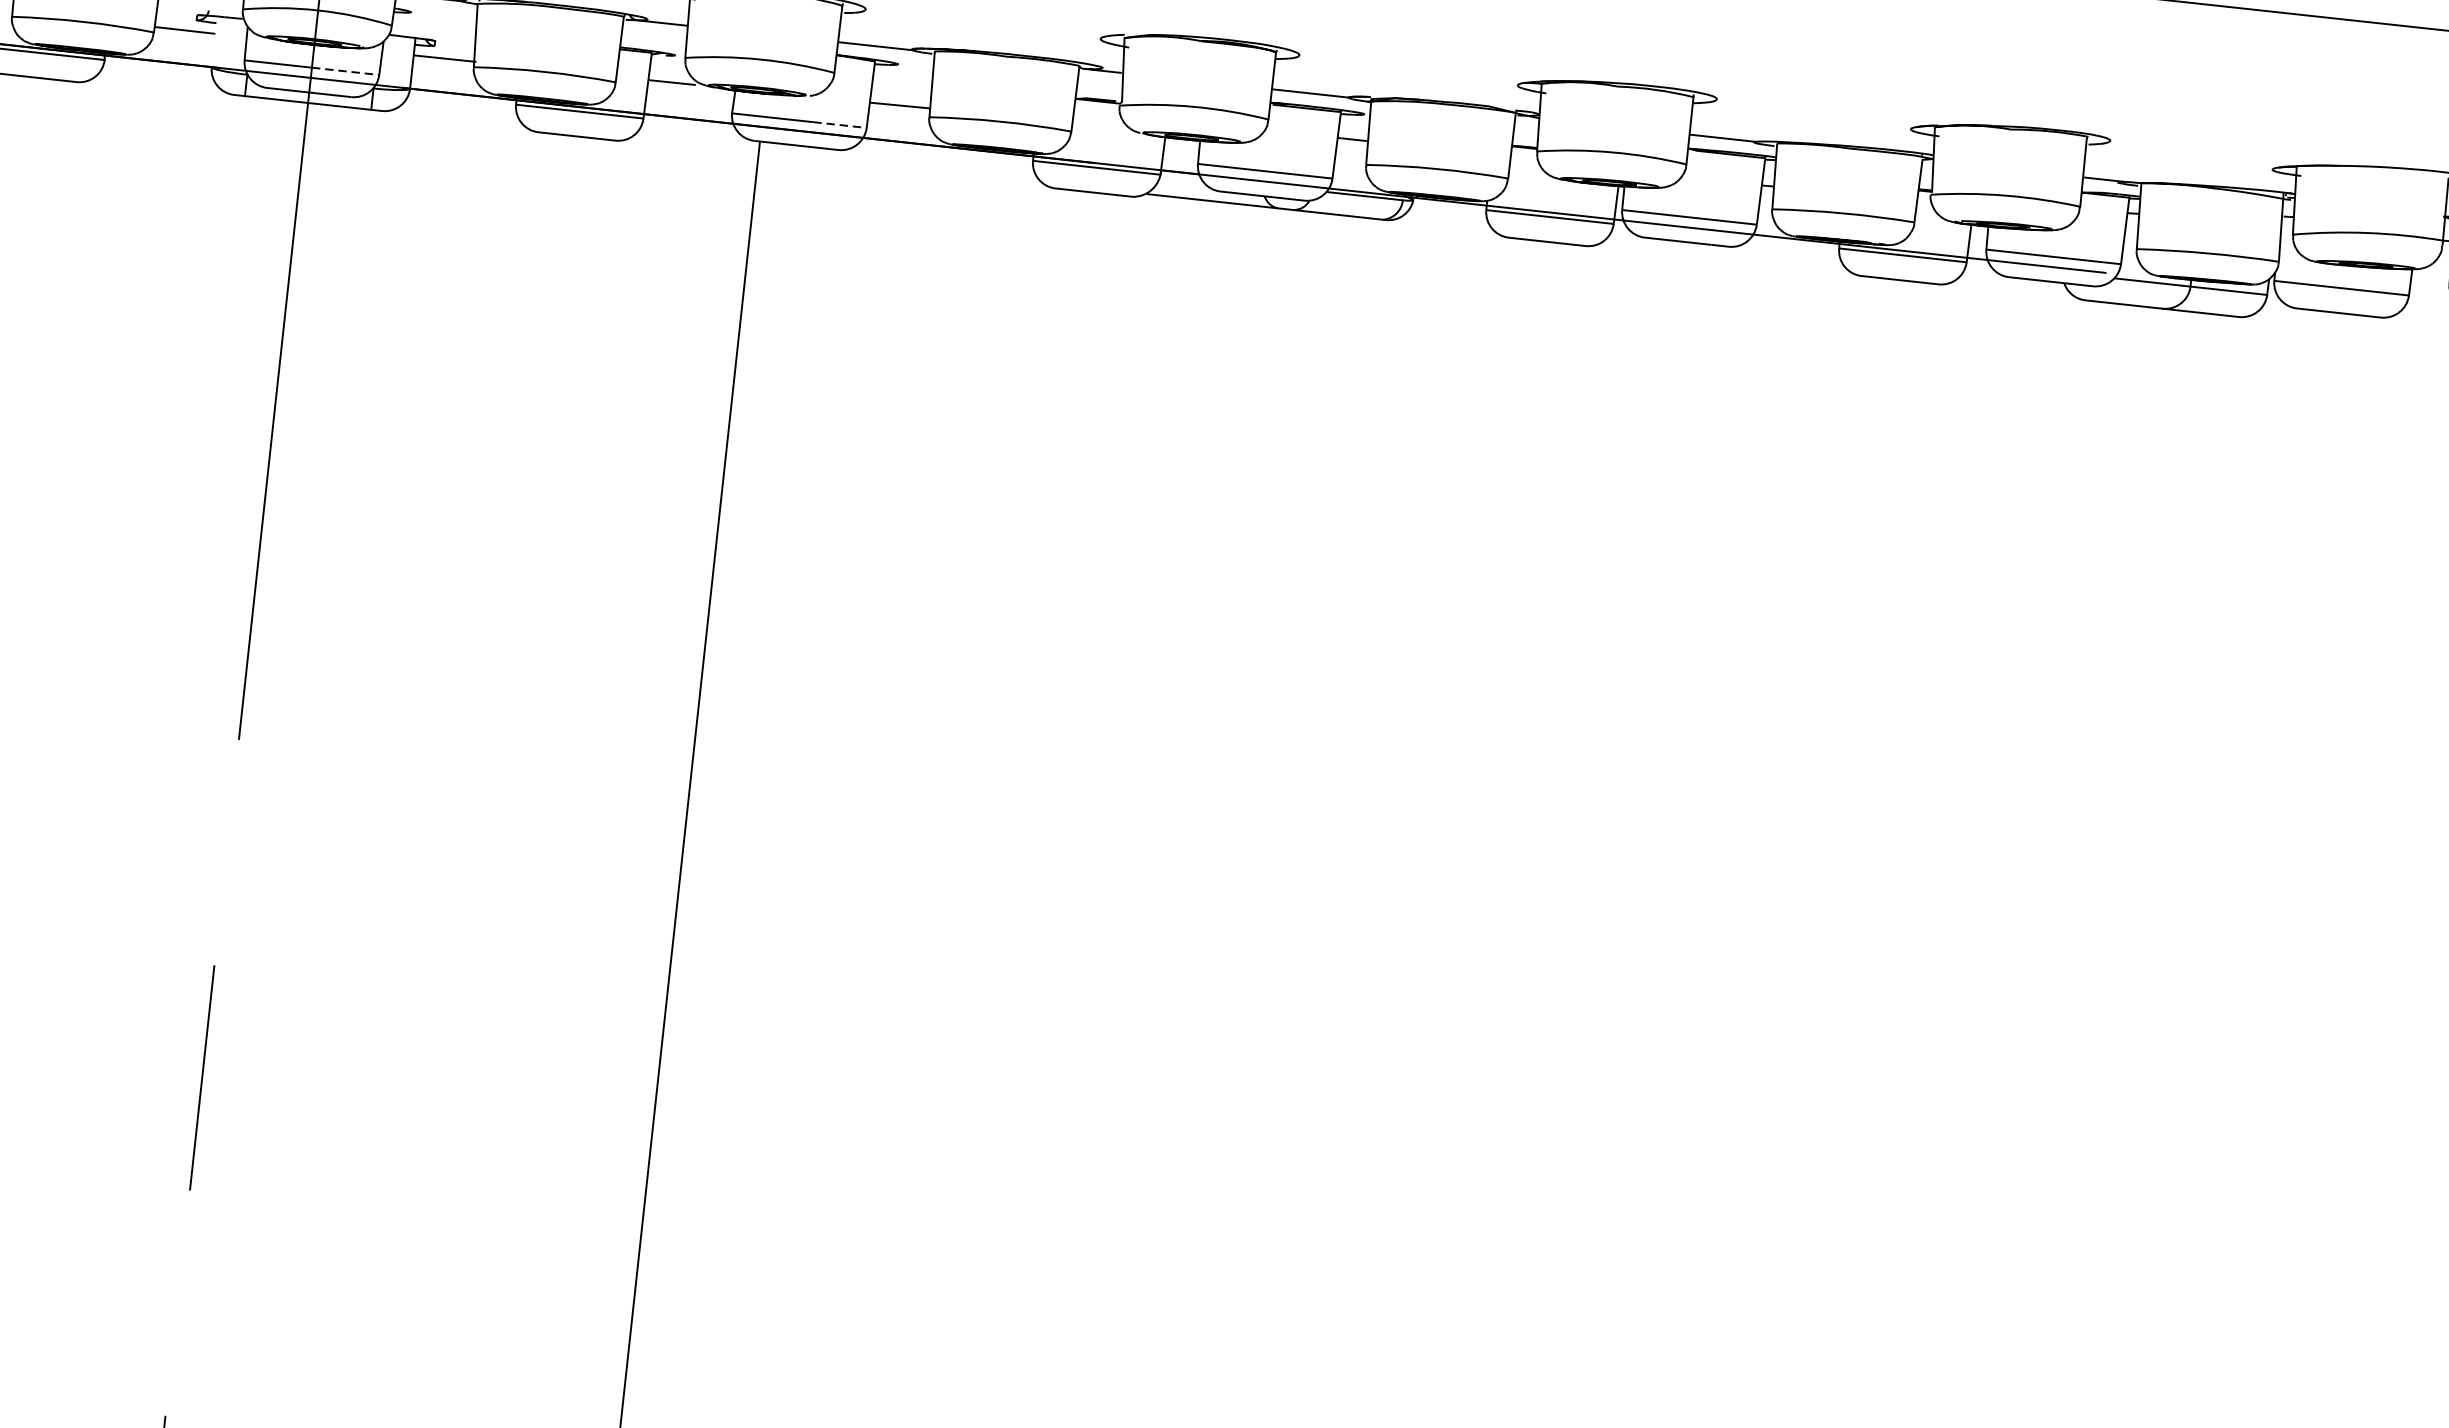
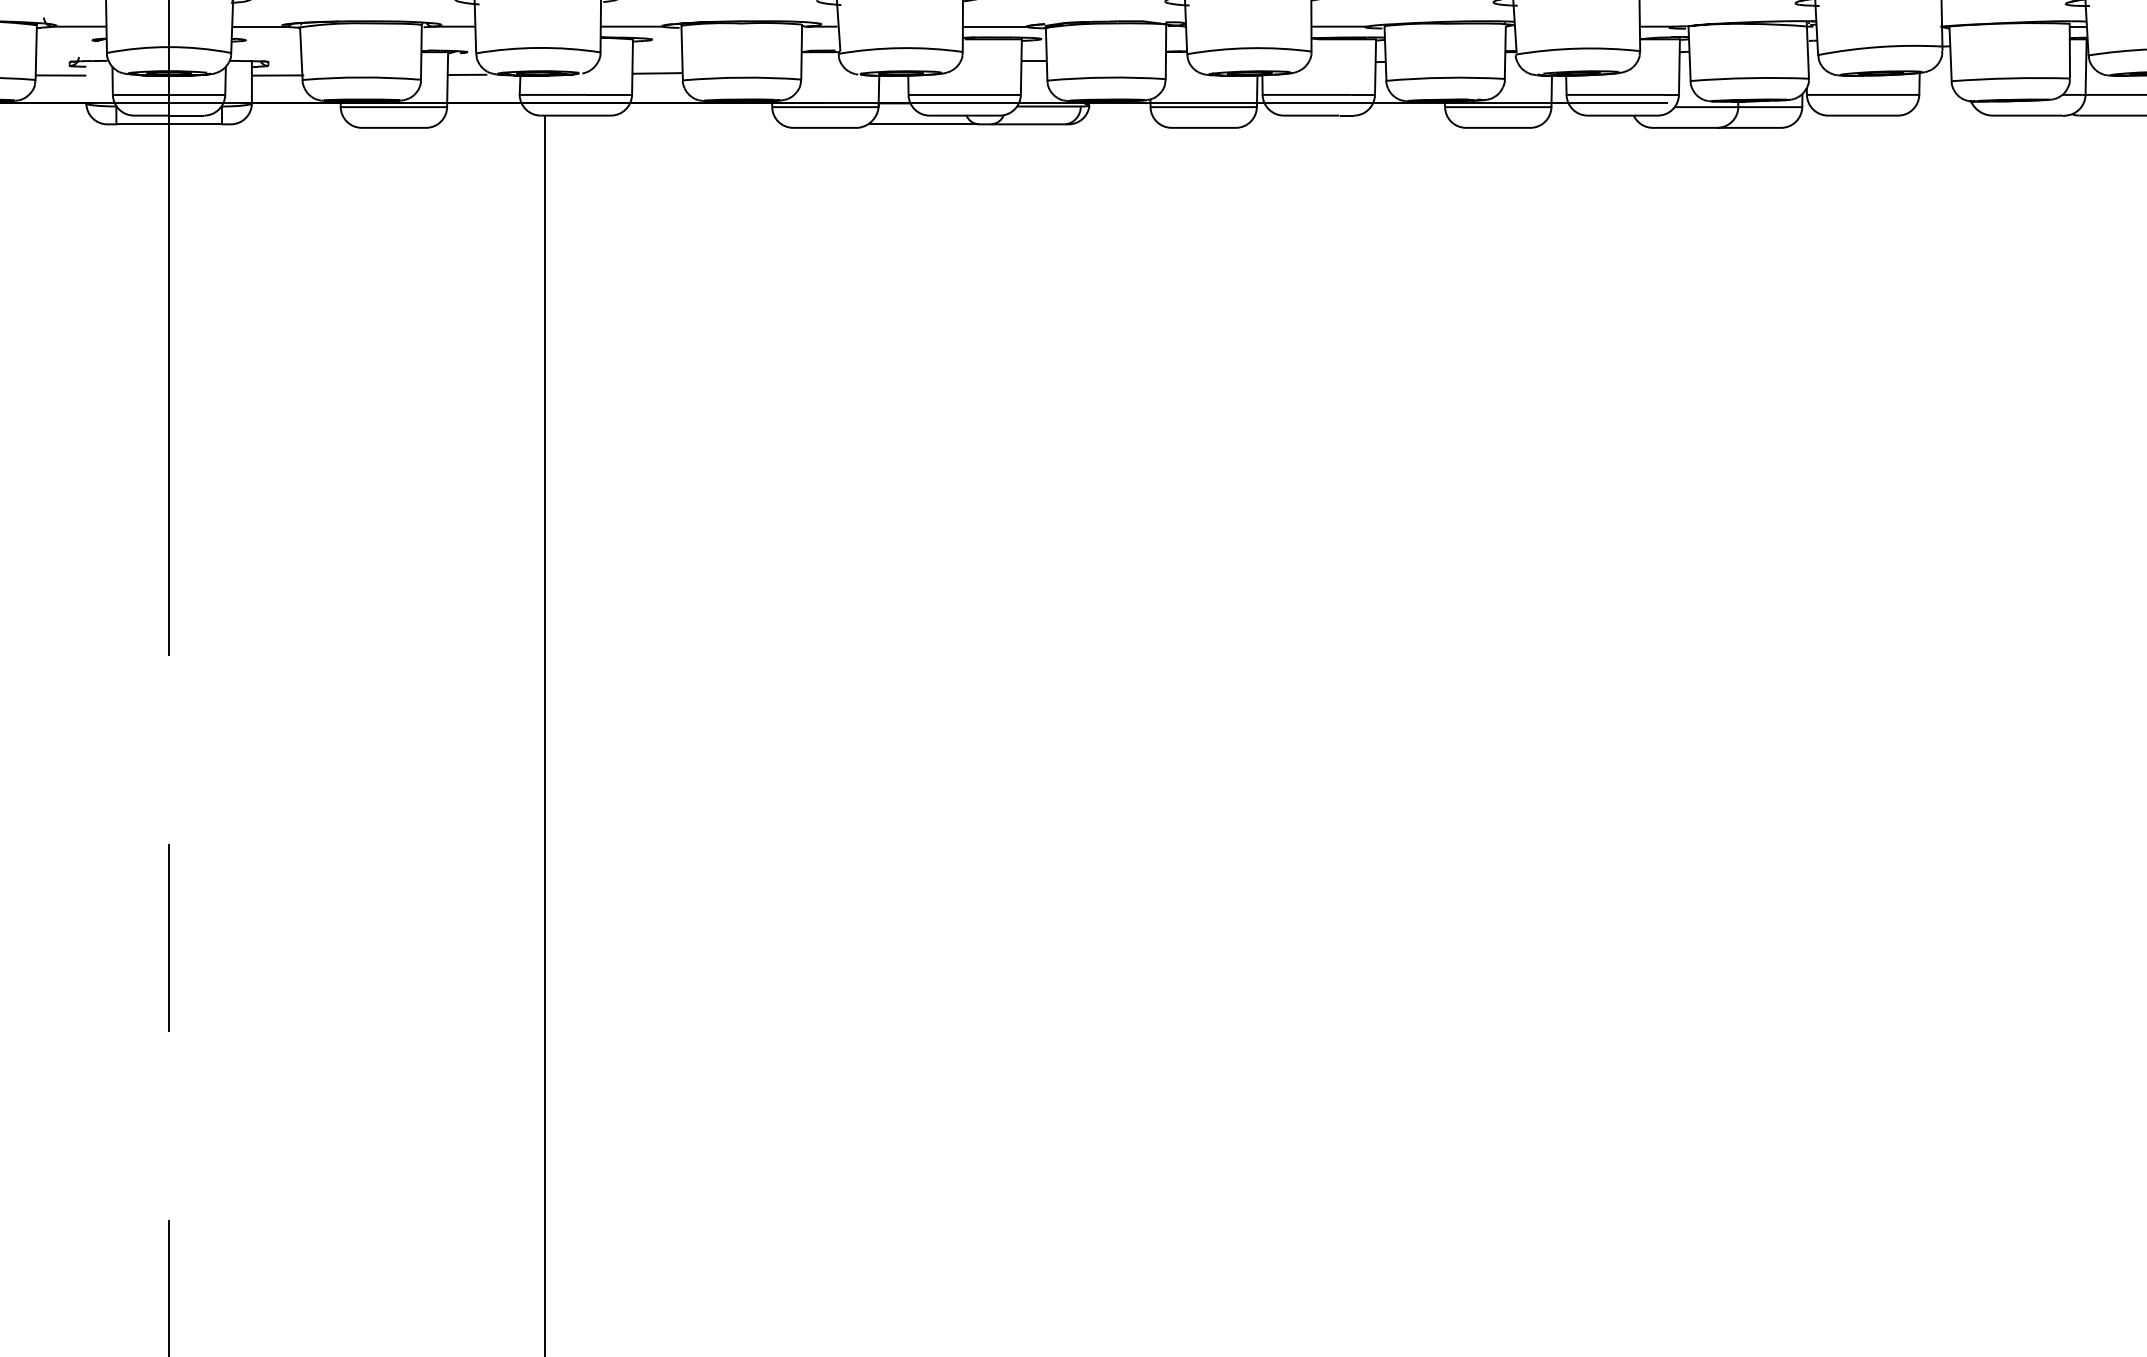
line: (346, 70) -> (197, 94), dashed -> solid
line: (840, 124) -> (610, 94), dashed -> solid

